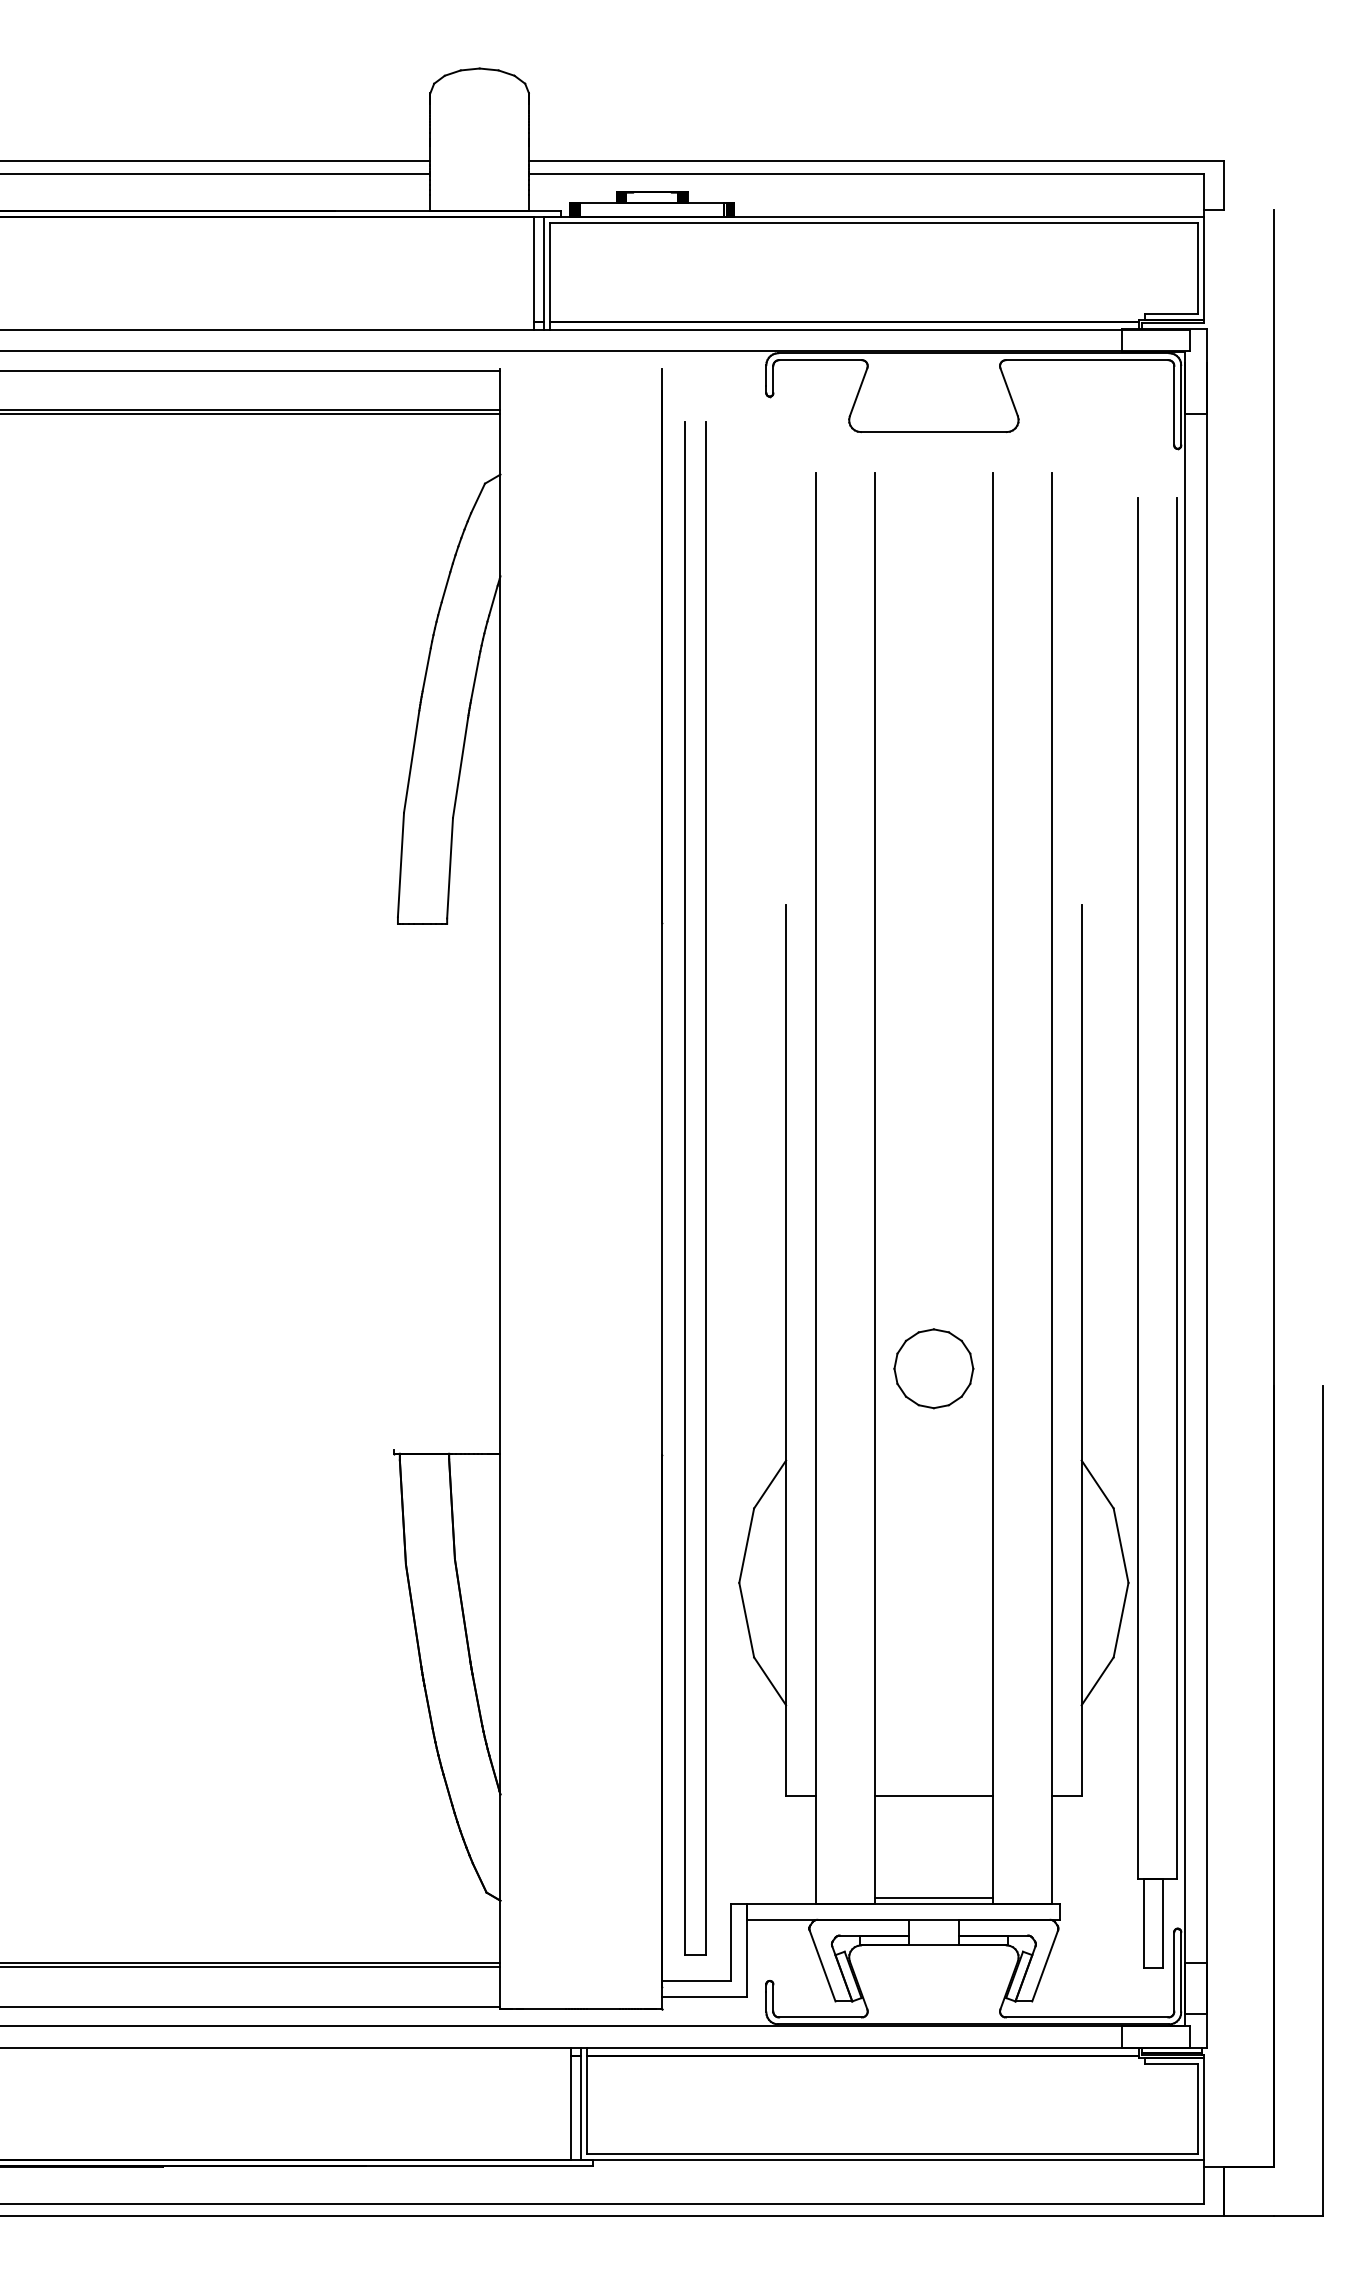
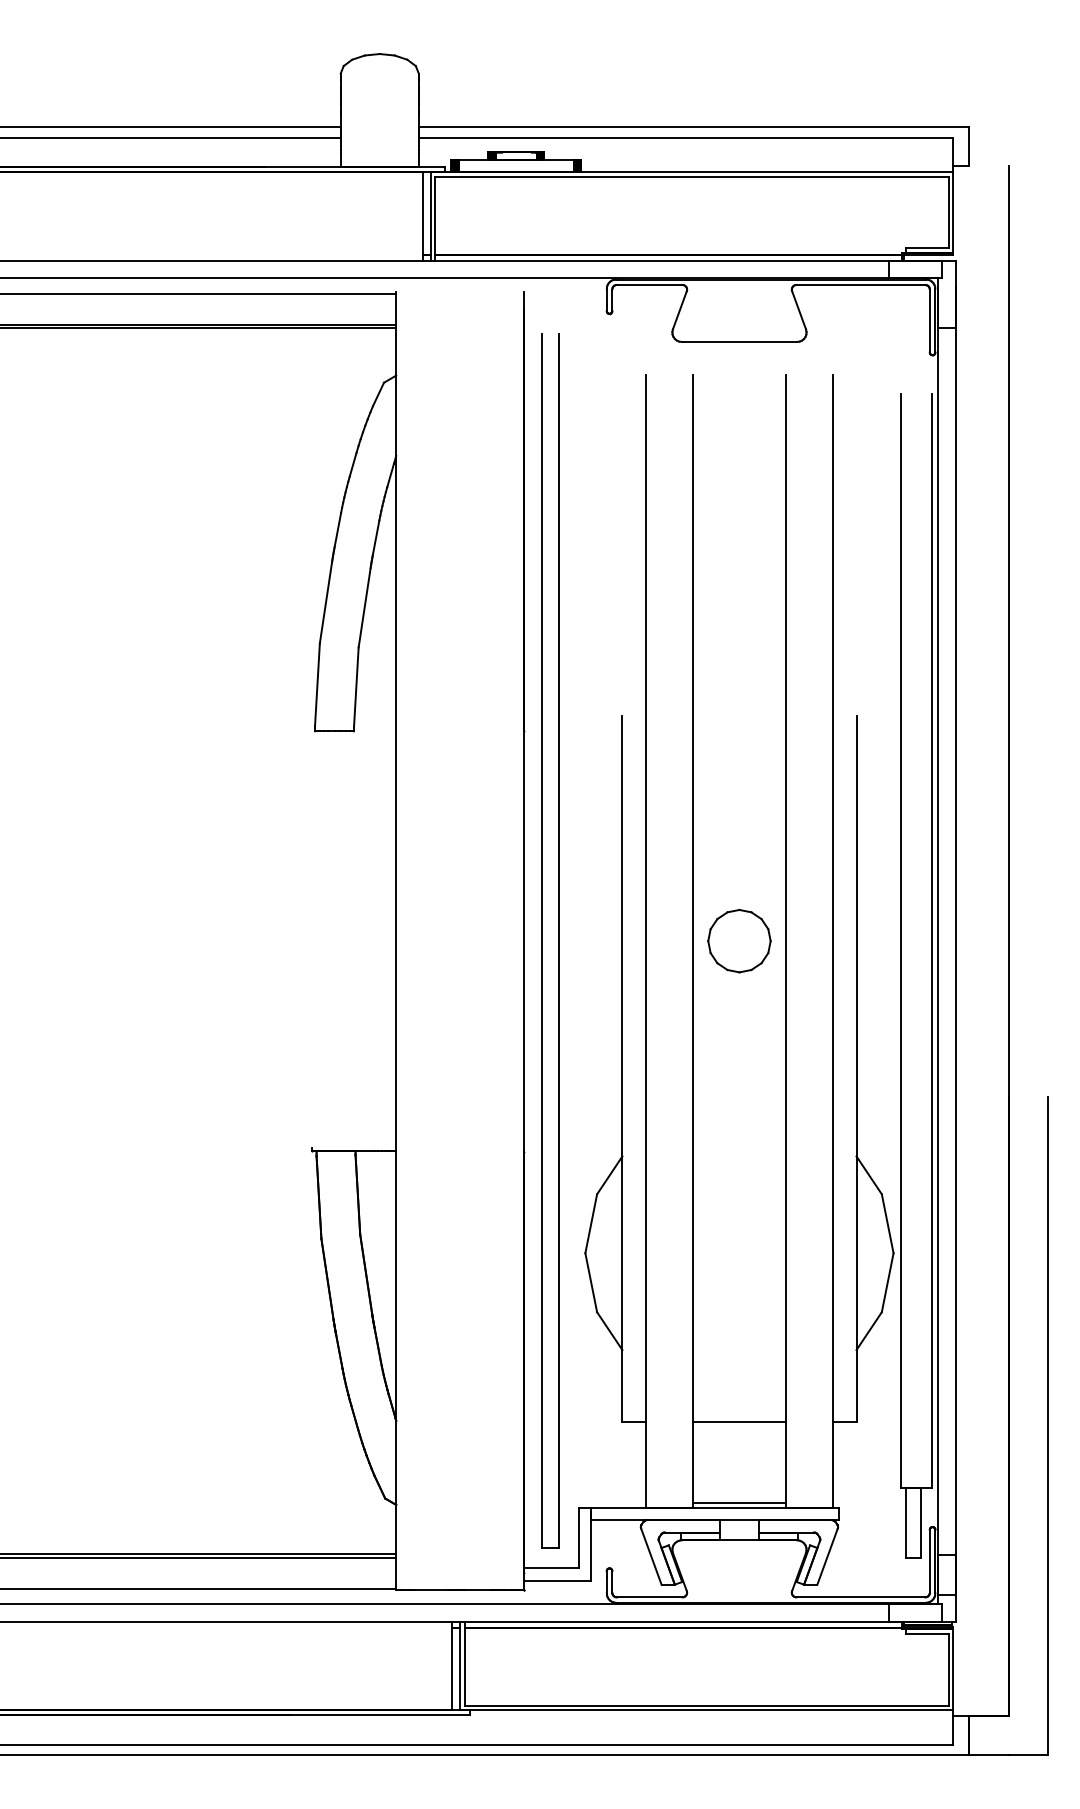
part: (933, 1368) -> (739, 940), moved

